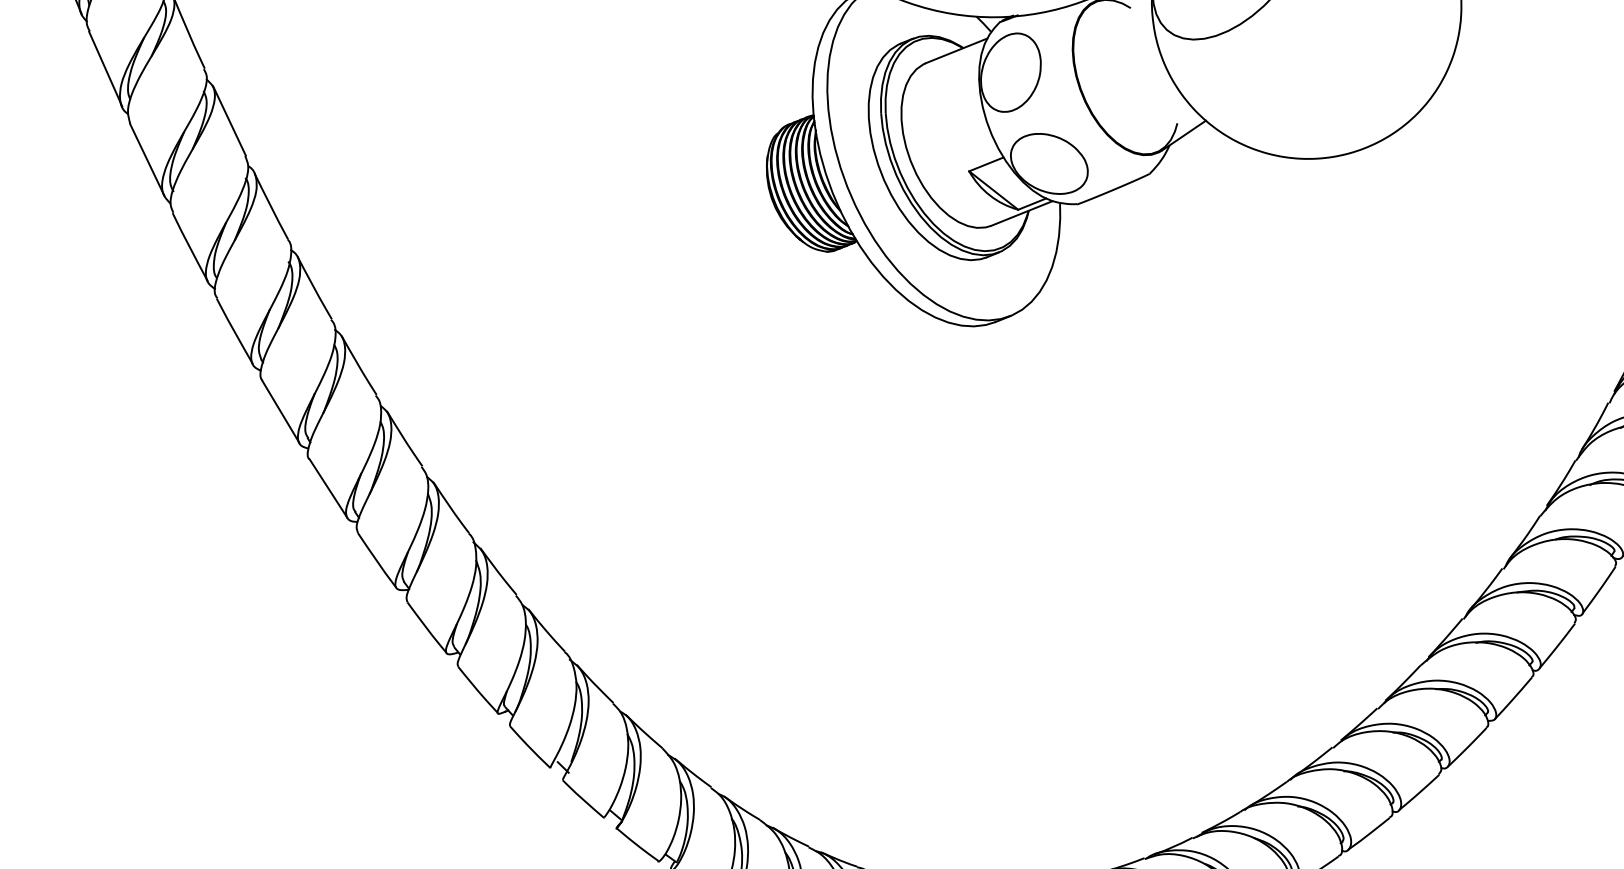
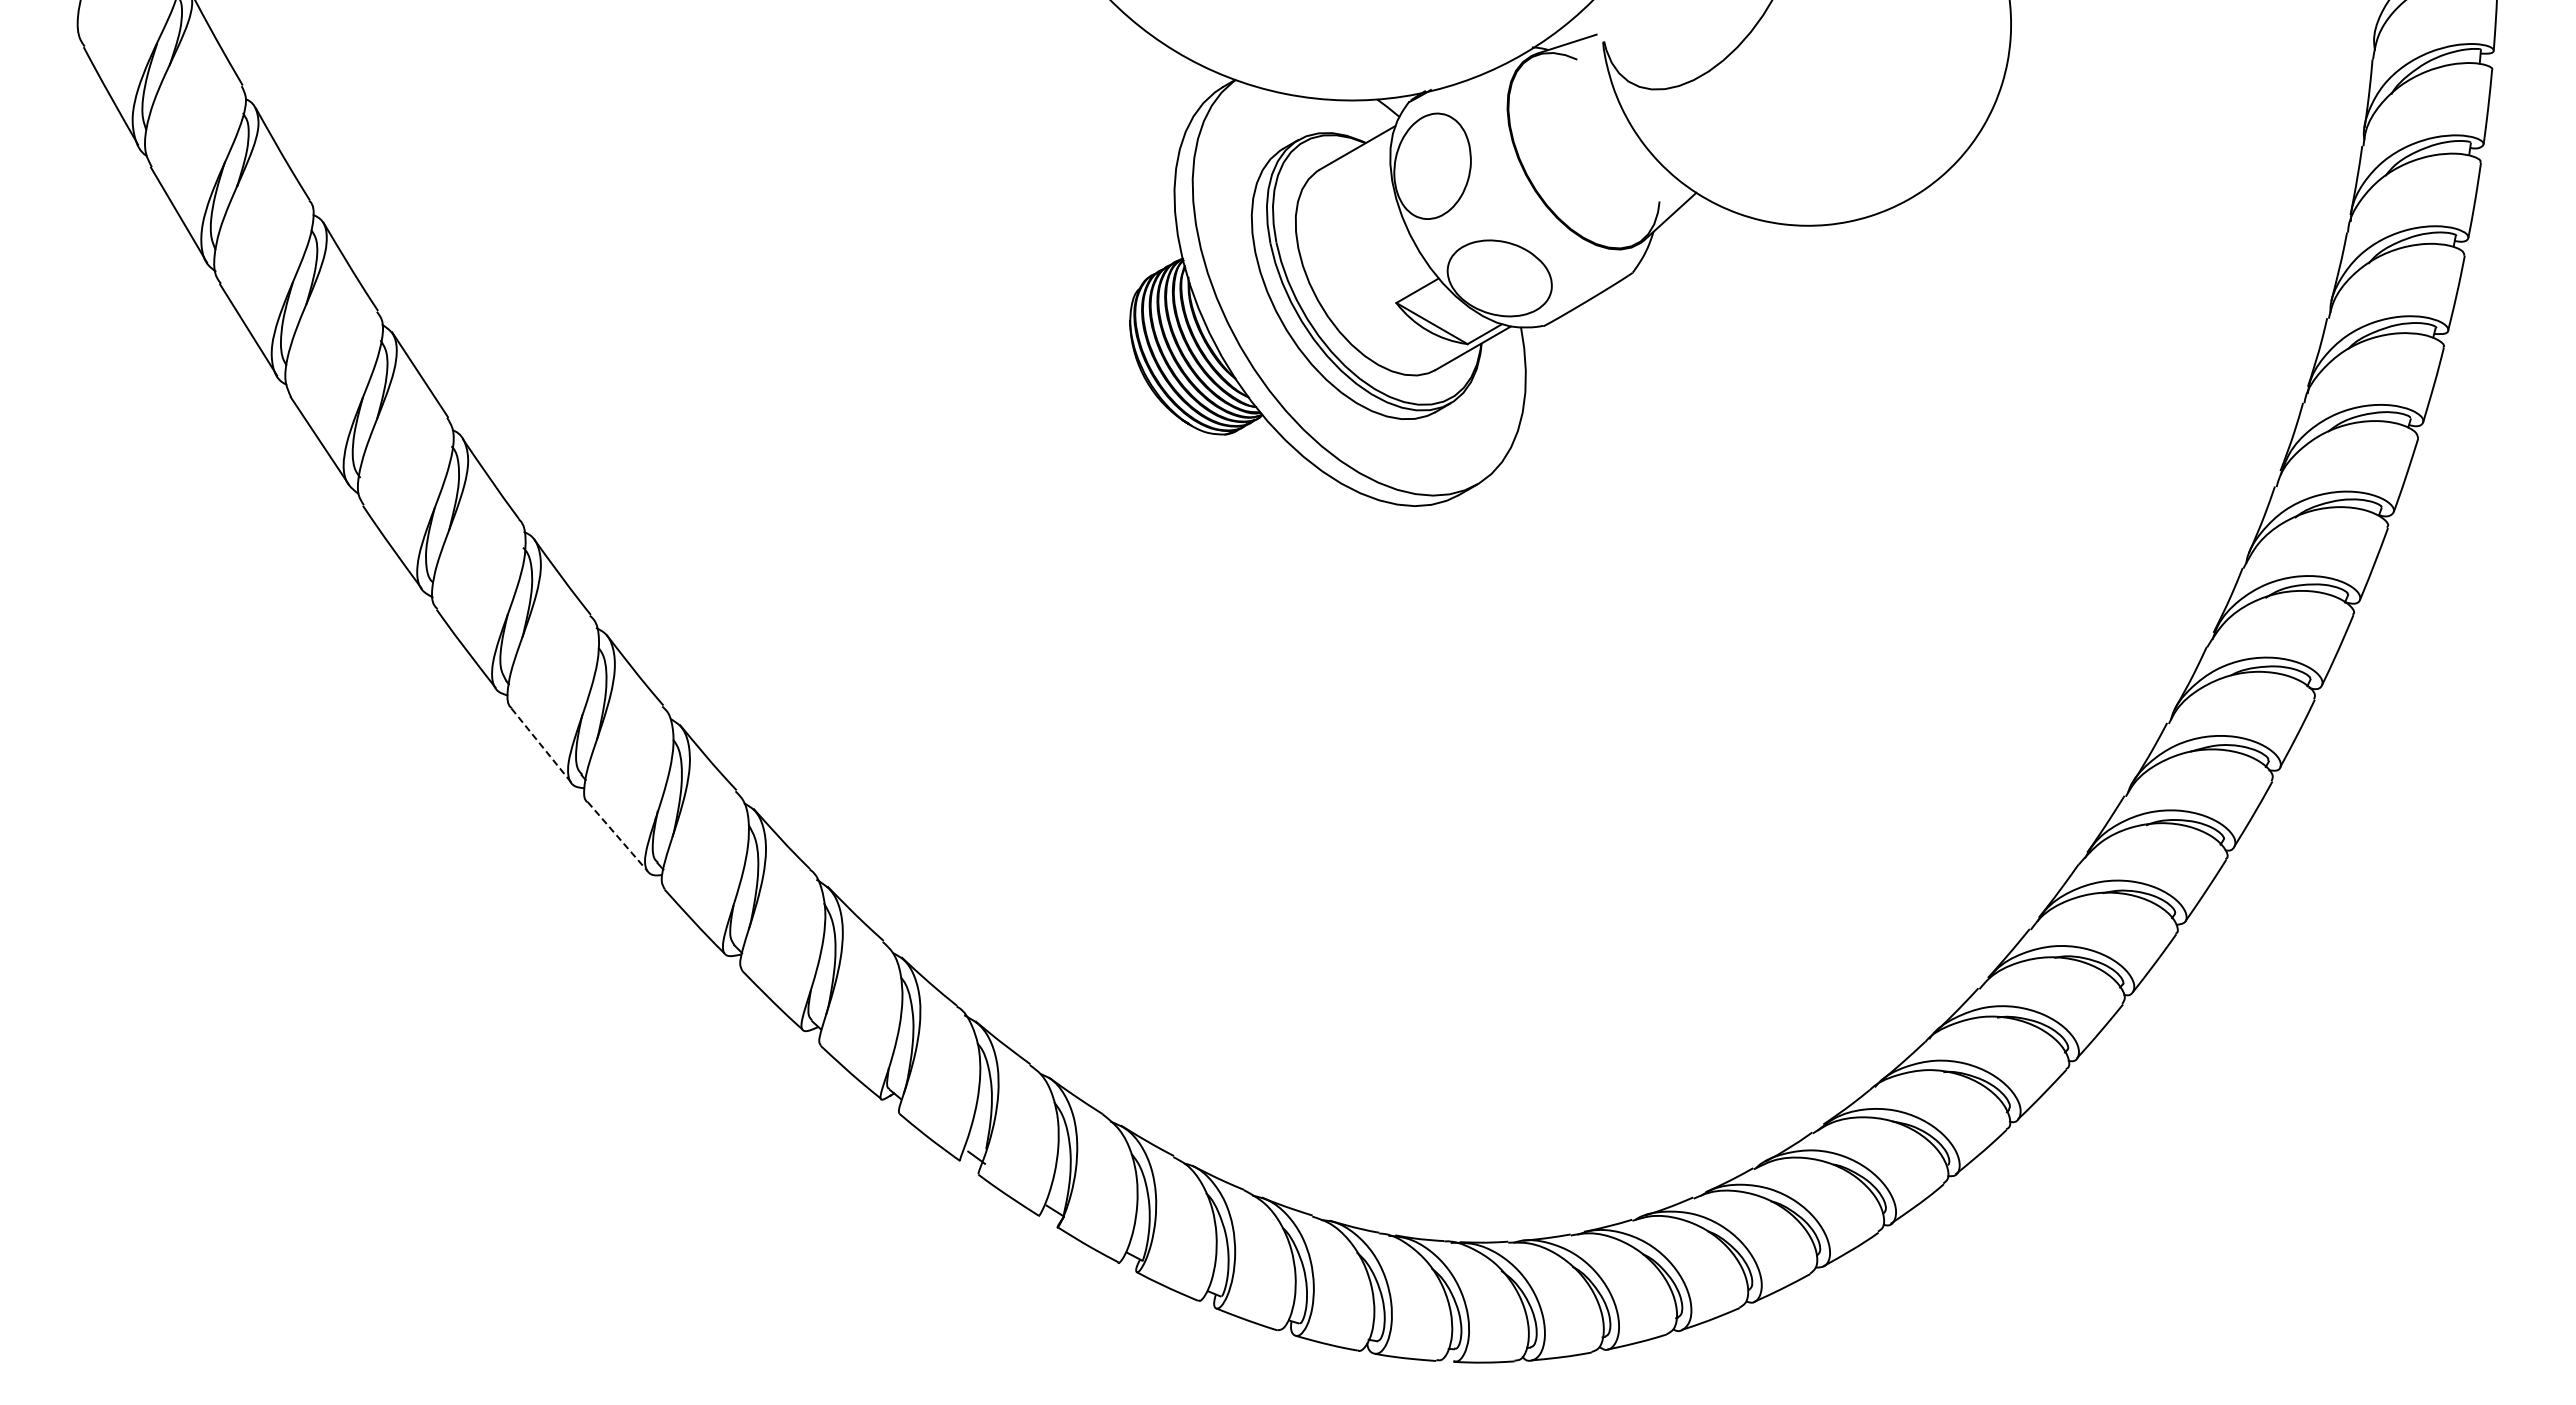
line: (280, 411) -> (541, 745), solid -> dashed
line: (328, 488) -> (617, 836), solid -> dashed

